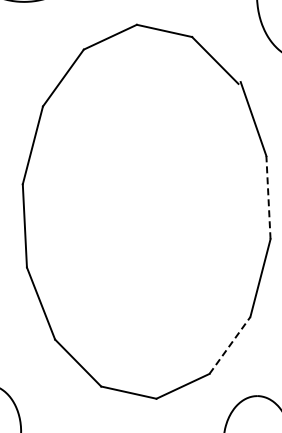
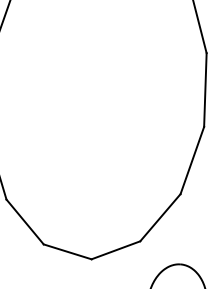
line: (268, 197) -> (205, 89), dashed -> solid
line: (230, 345) -> (160, 217), dashed -> solid

